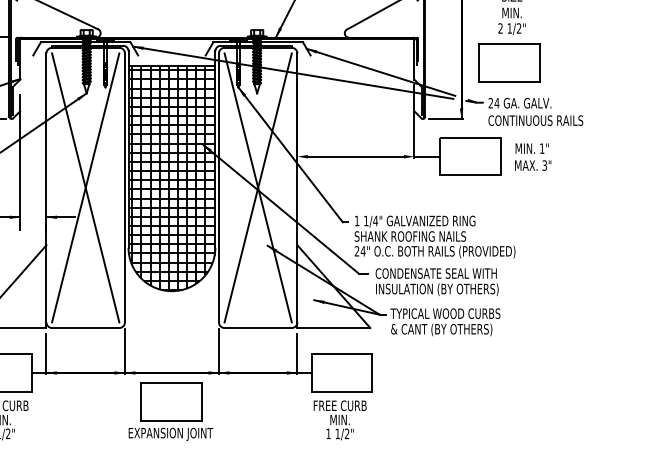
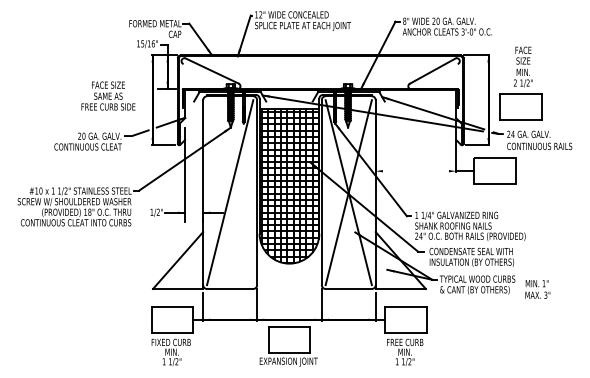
line: (355, 157) -> (415, 171), removed
text: (532, 157) -> (537, 289), moved
line: (86, 187) -> (230, 192), removed

